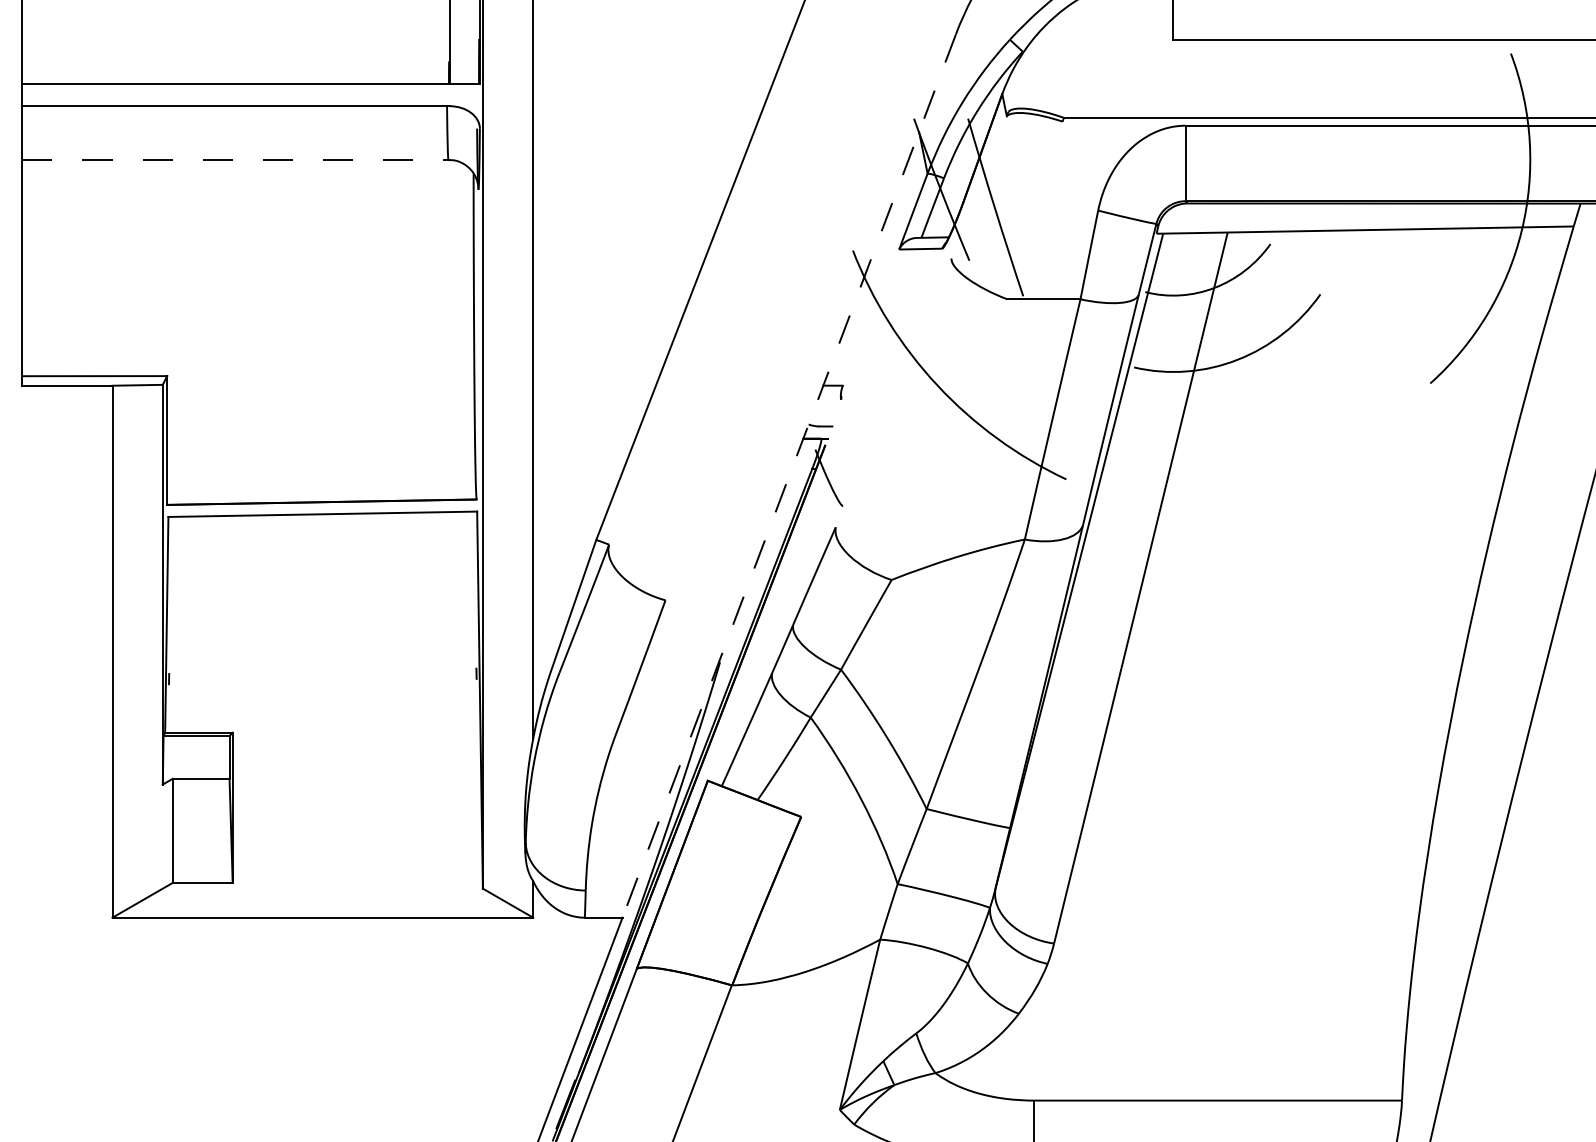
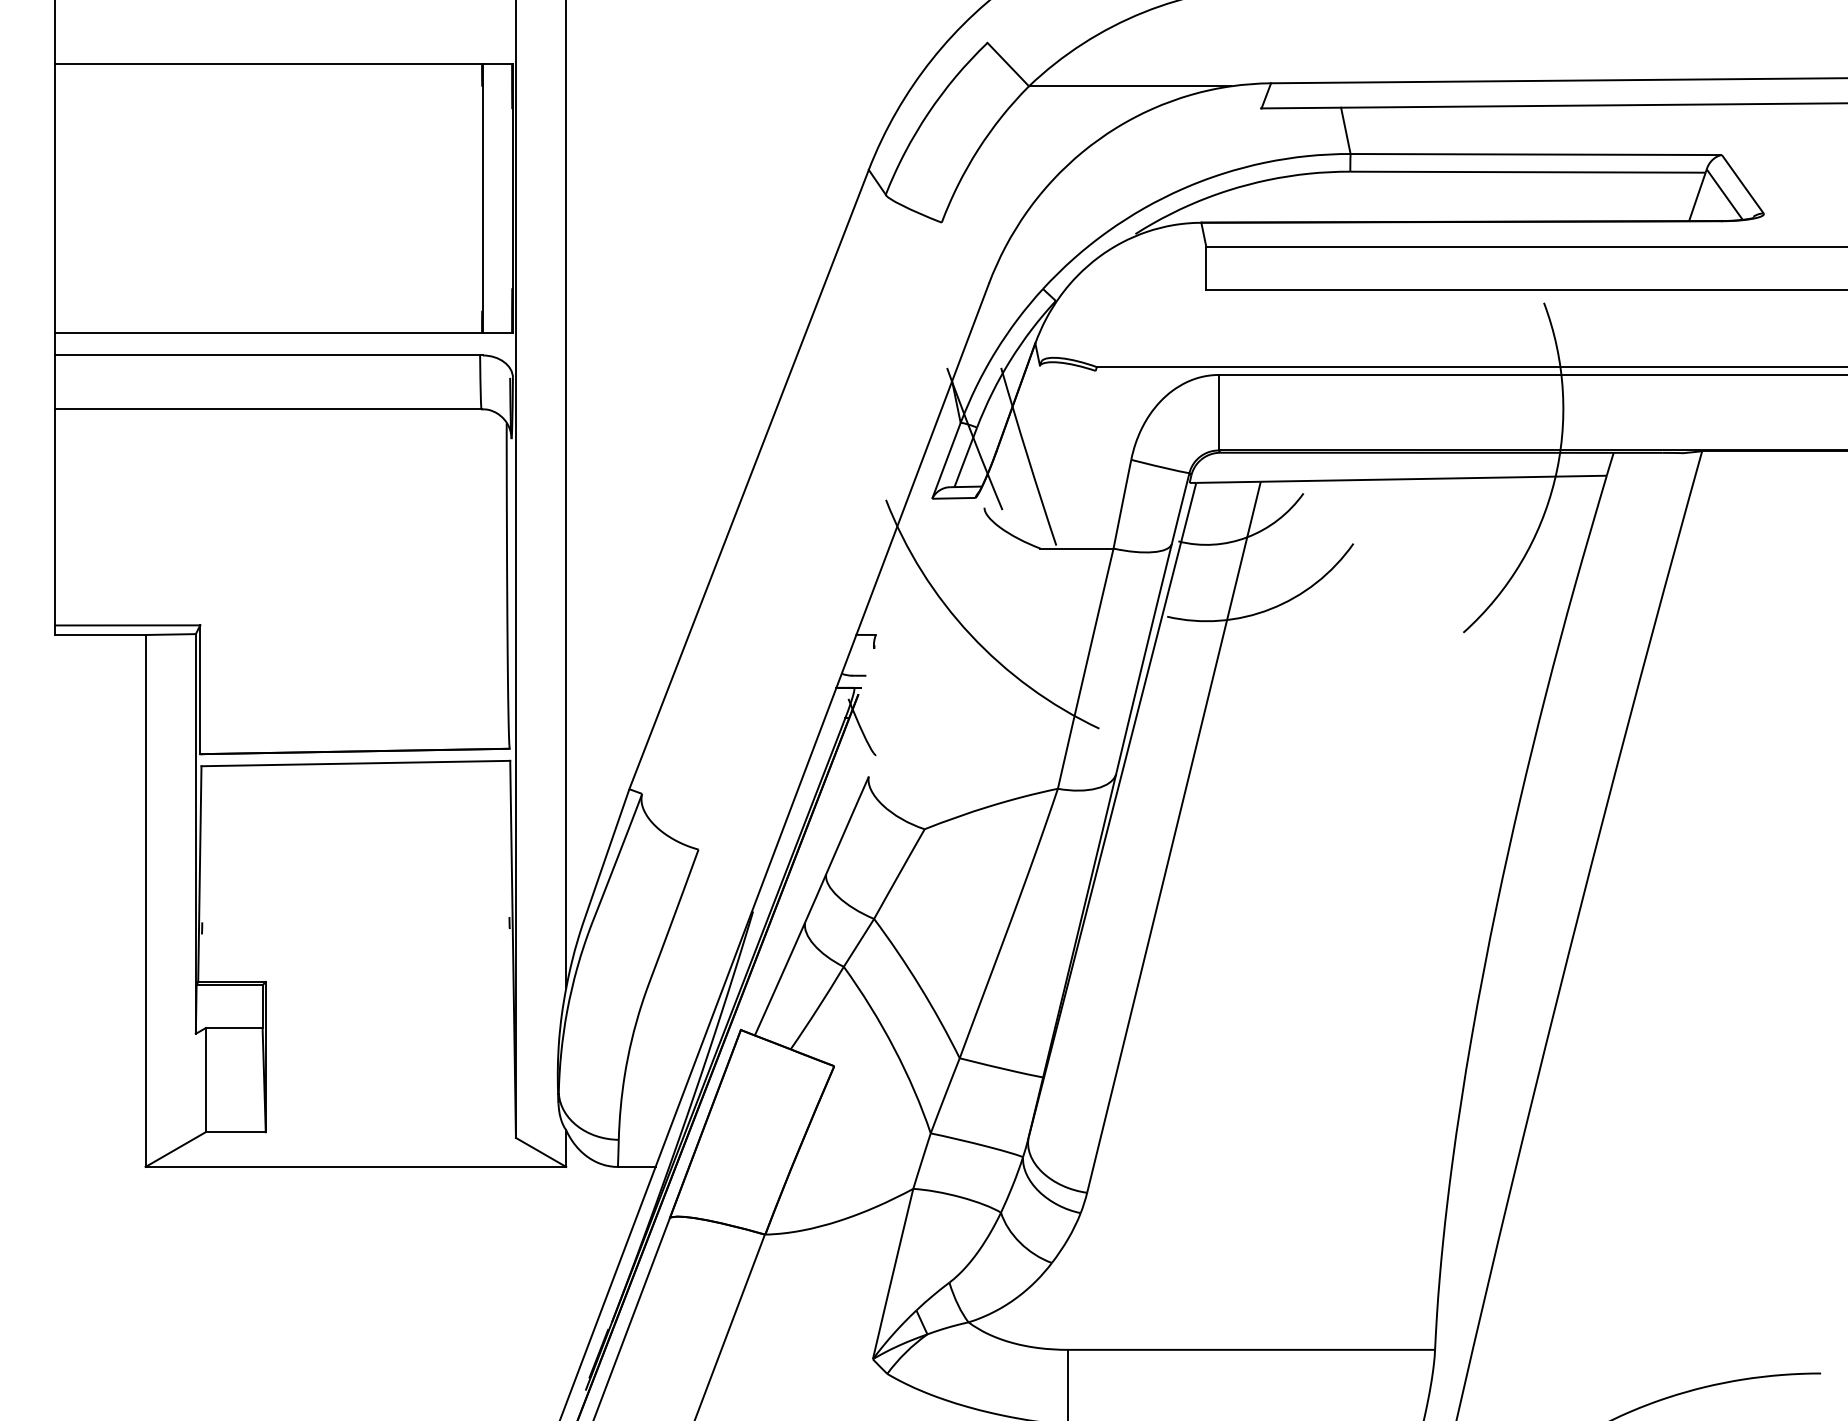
line: (235, 160) -> (268, 409), dashed -> solid
line: (789, 476) -> (822, 725), dashed -> solid

